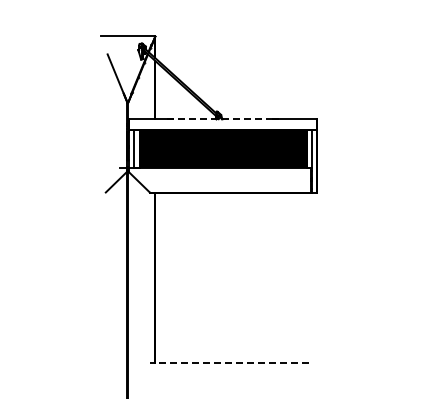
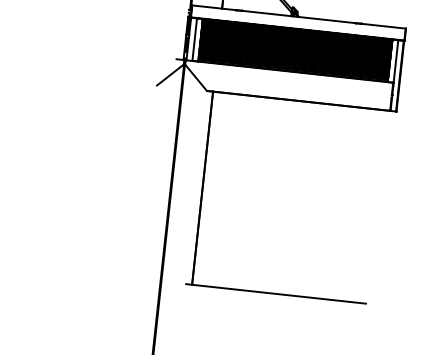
line: (222, 119) -> (298, 17), dashed -> solid
line: (228, 362) -> (275, 293), dashed -> solid

